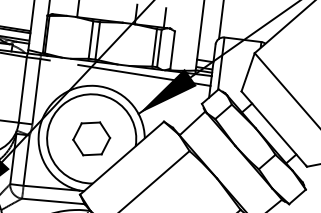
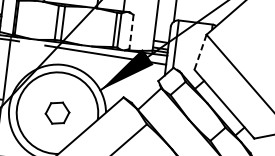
line: (172, 50) -> (131, 32), solid -> dashed
line: (247, 72) -> (199, 52), solid -> dashed
part: (91, 138) -> (57, 112), size x0.7

